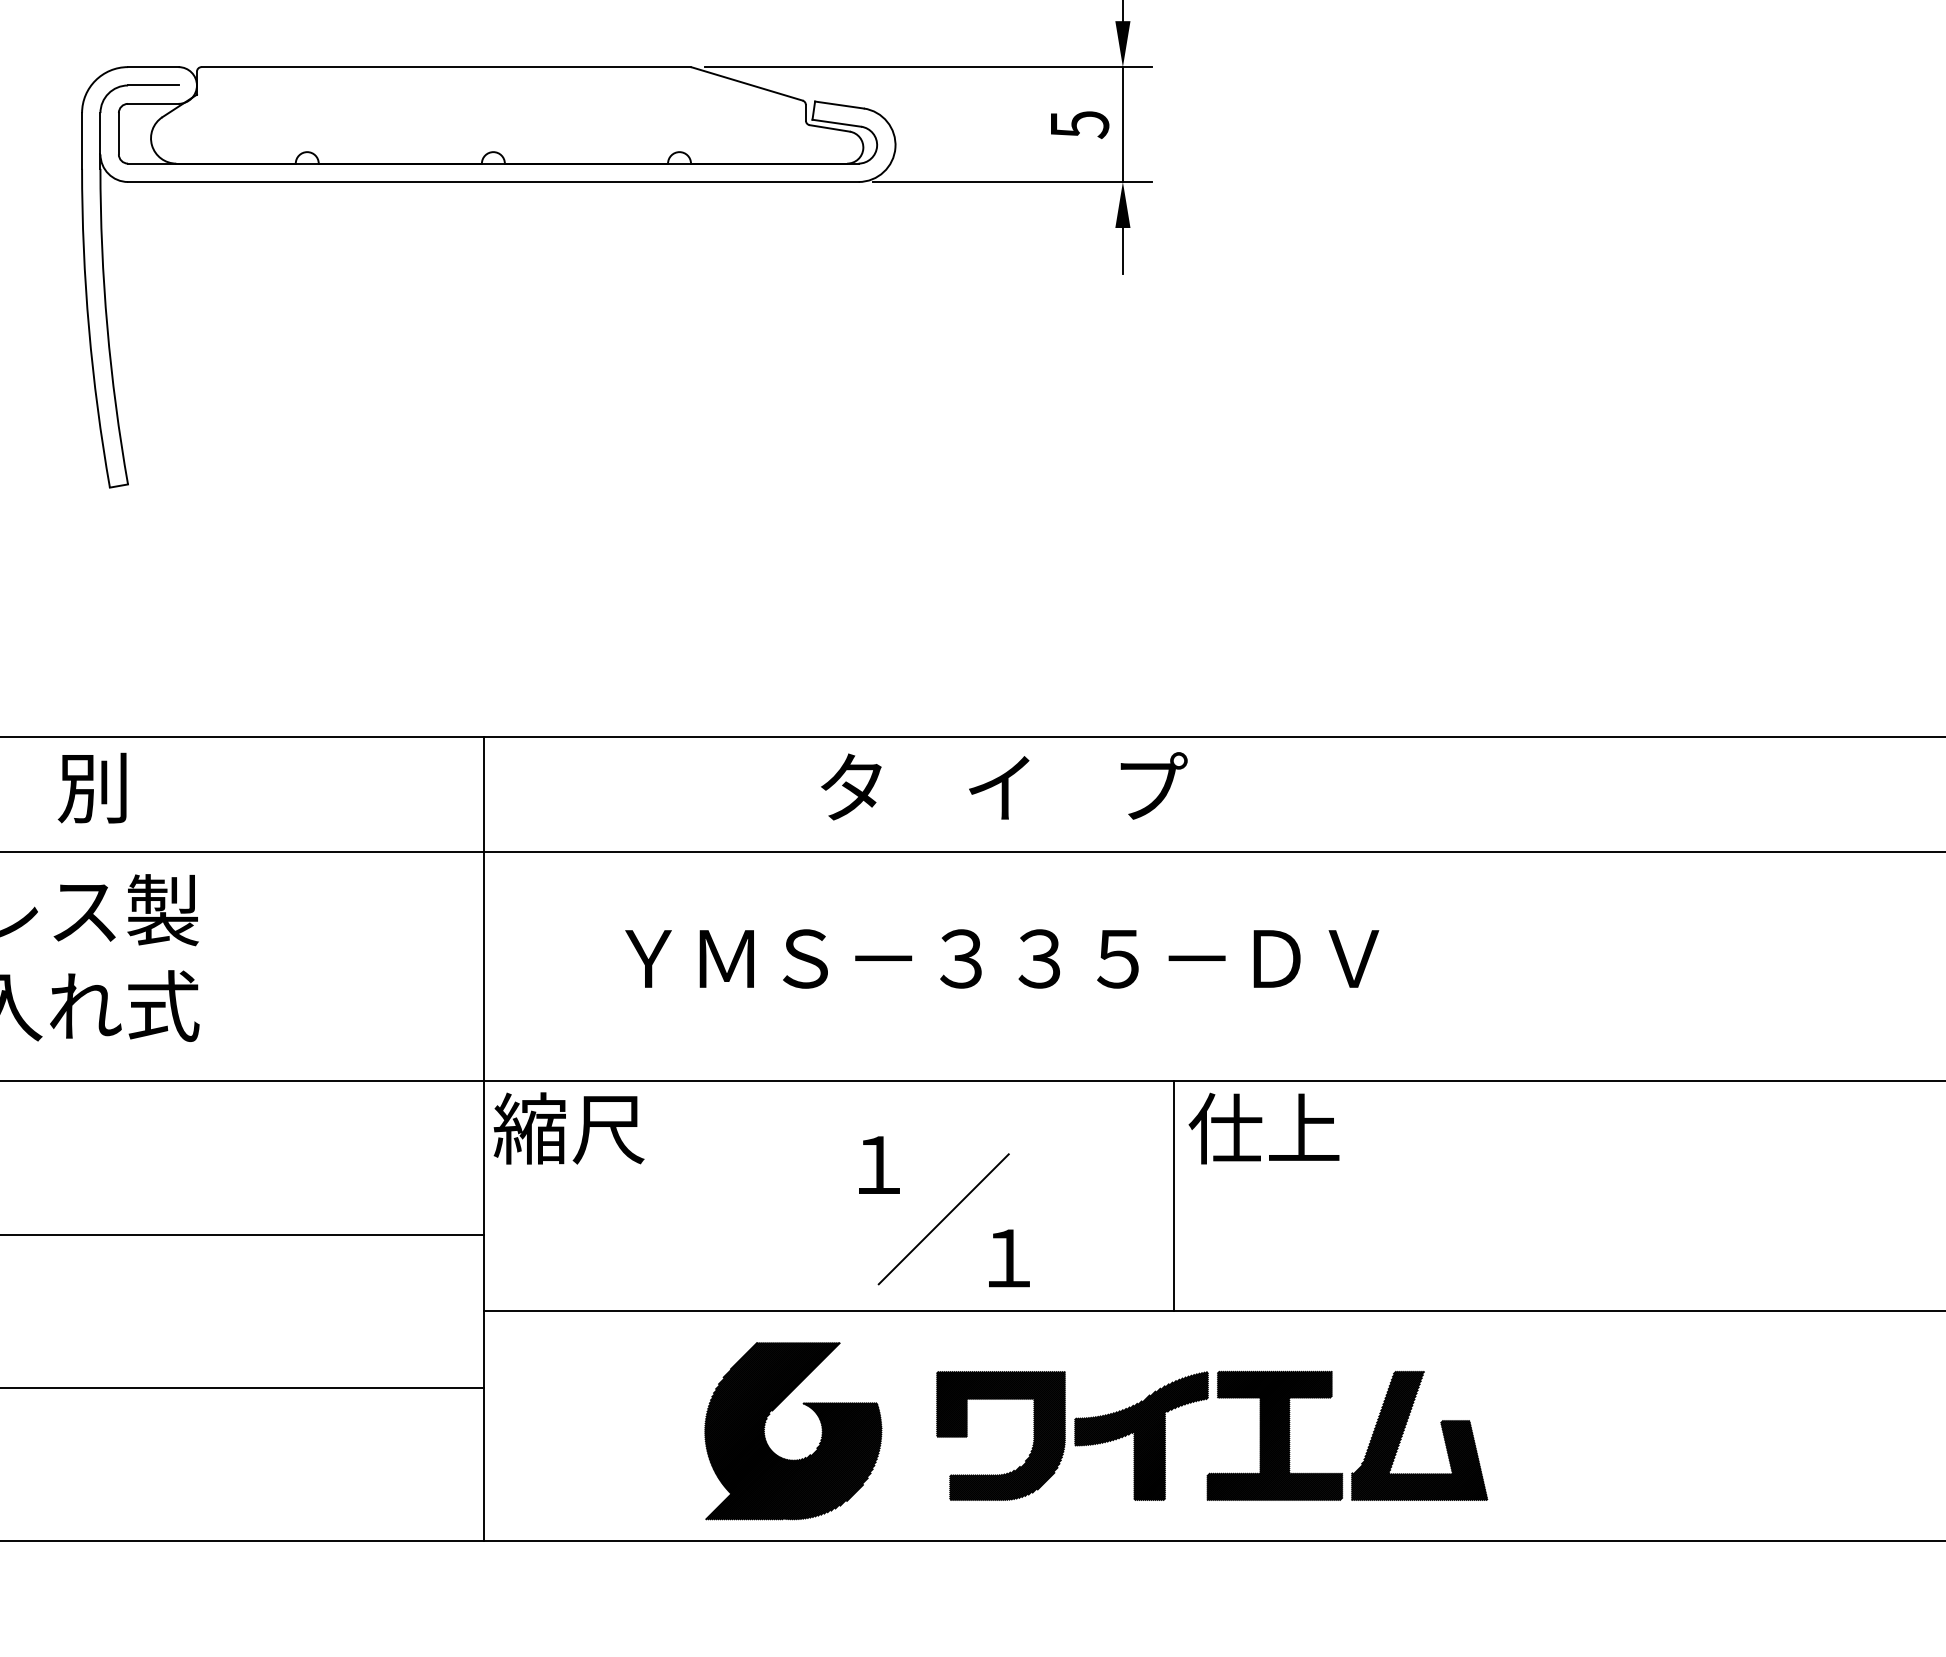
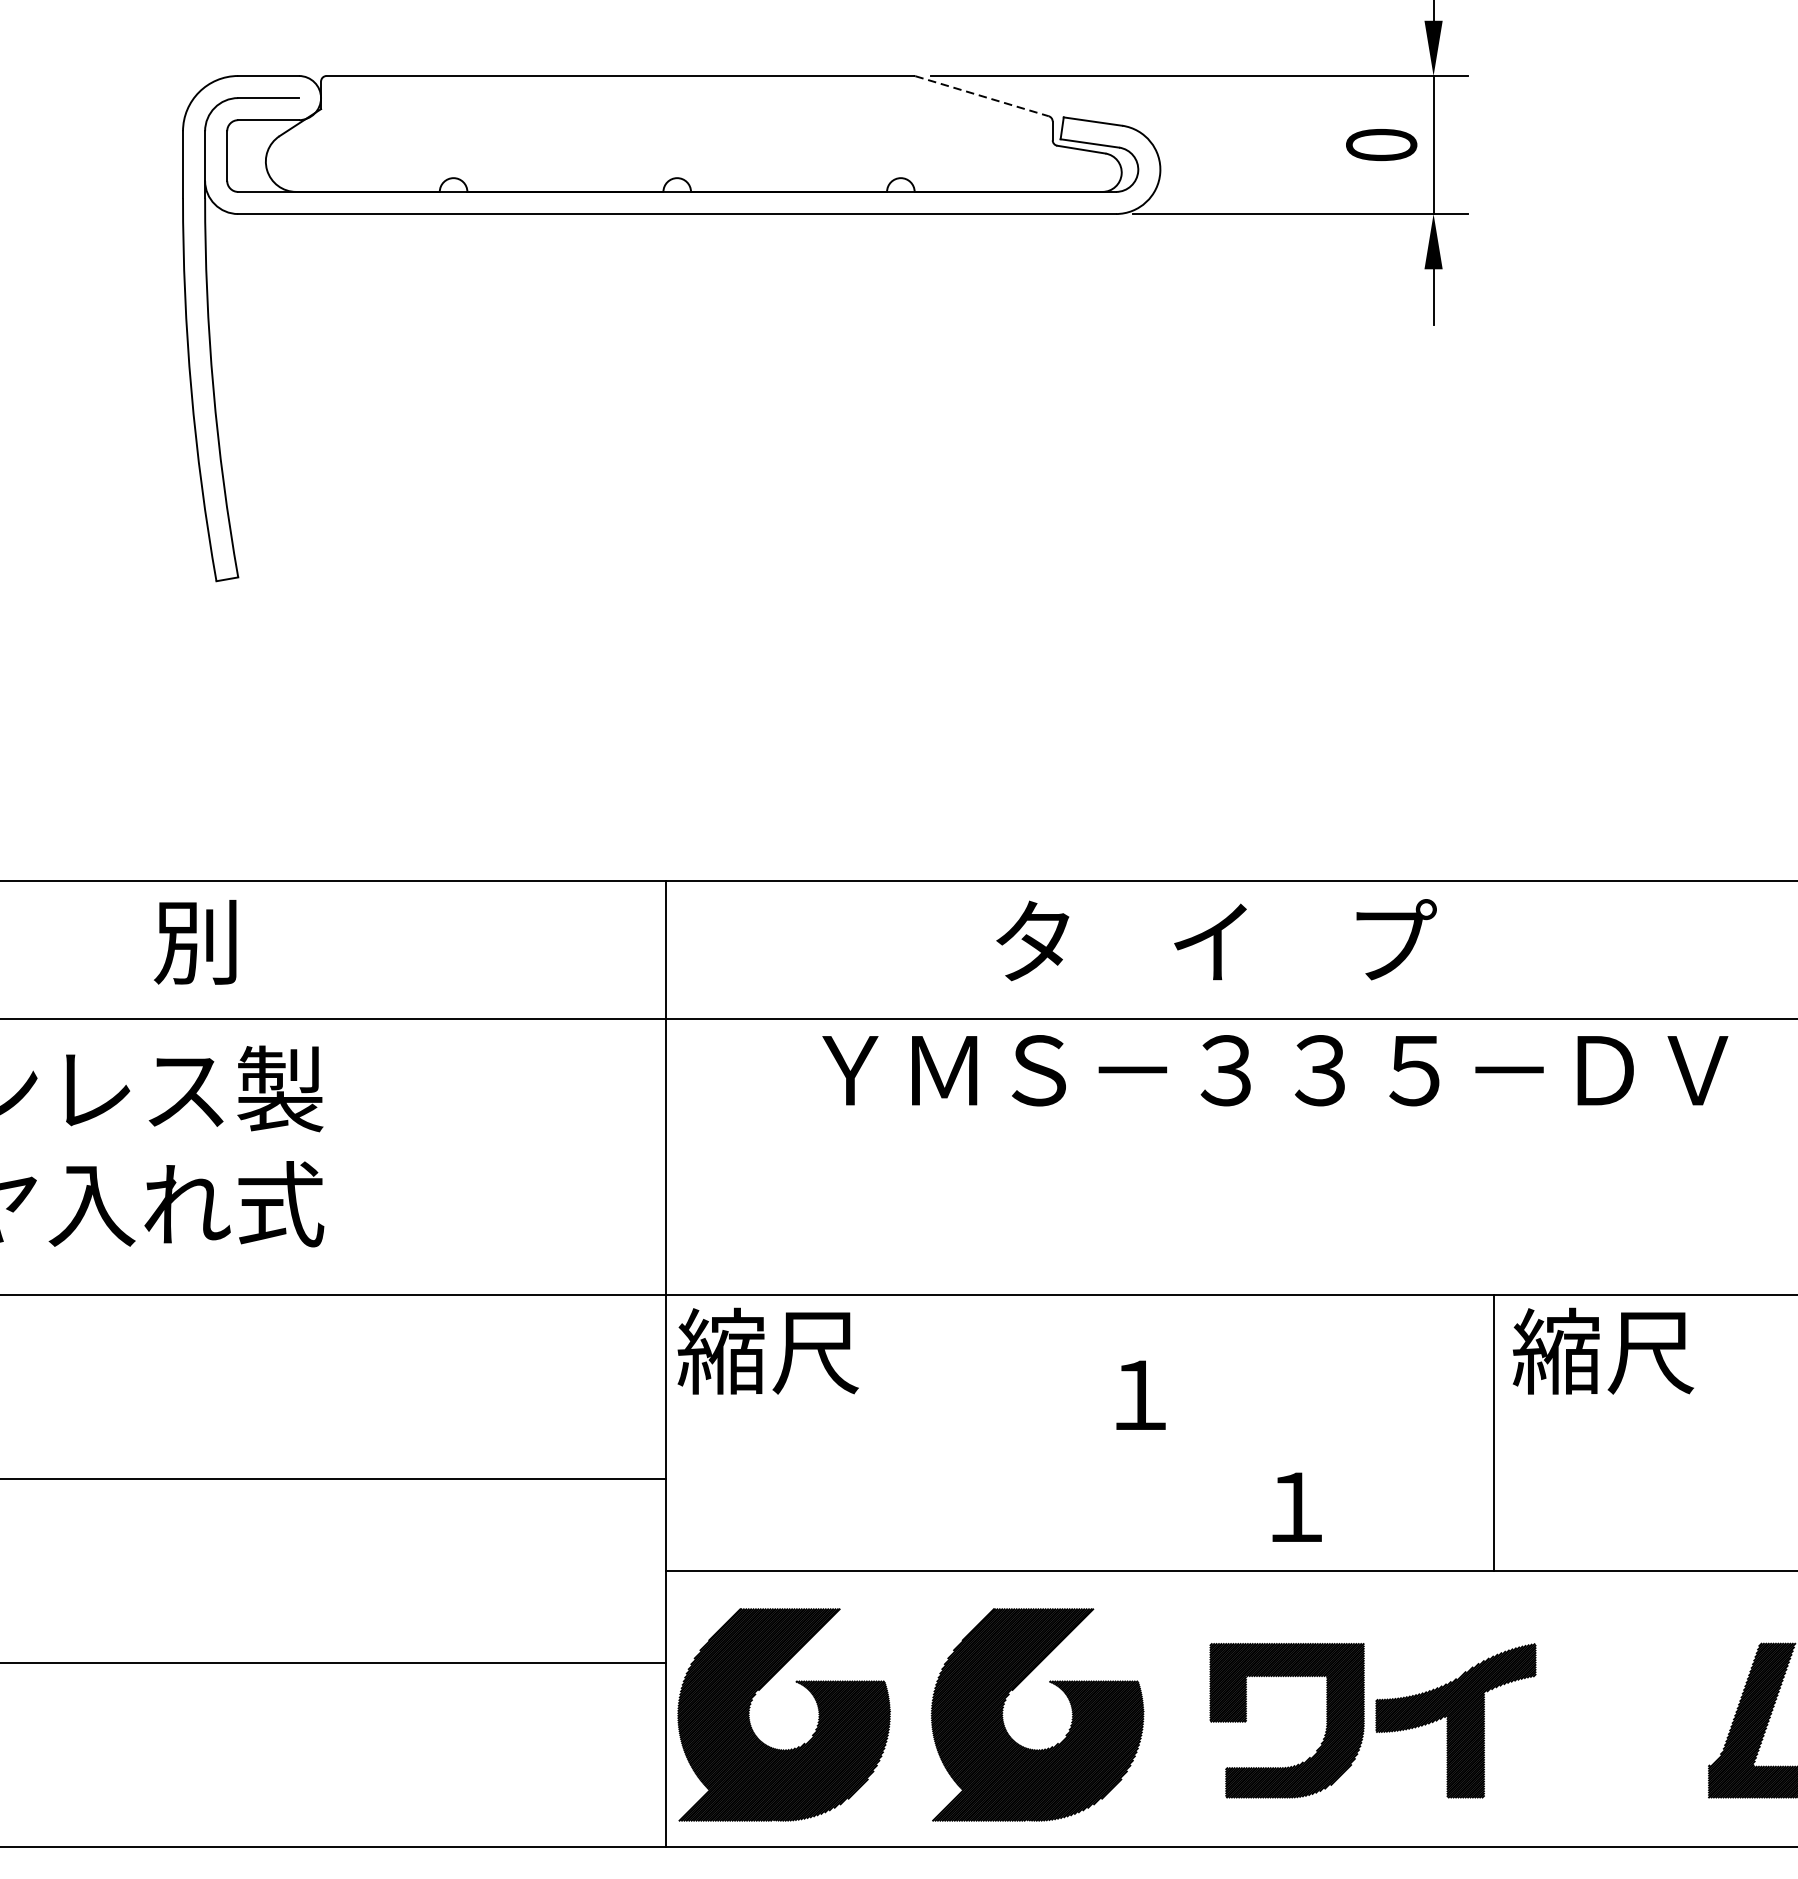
line: (747, 83) -> (982, 95), solid -> dashed
text: (1079, 125) -> (1381, 146), 5 -> 0
text: (1004, 786) -> (1216, 940), moved
text: (1002, 958) -> (1275, 1070), moved
text: (1263, 1128) -> (1602, 1351), 仕上 -> 縮尺
line: (943, 1219) -> (1218, 1460), removed
part: (1274, 1435) -> (1615, 1720), removed
part: (582, 1459) -> (784, 1748), added

